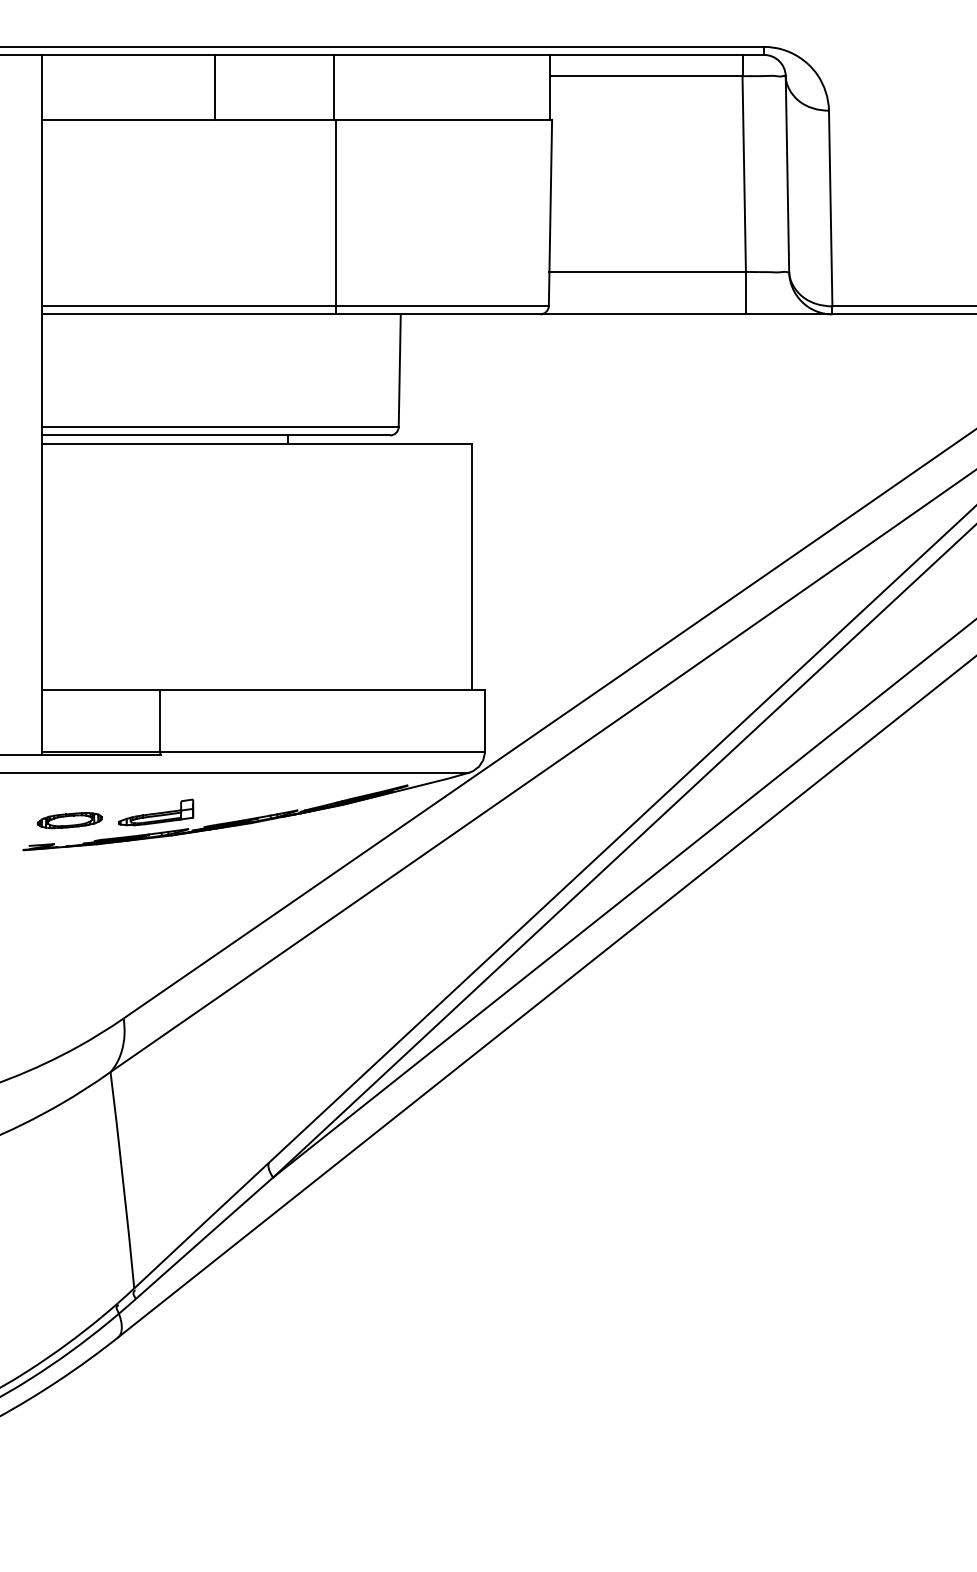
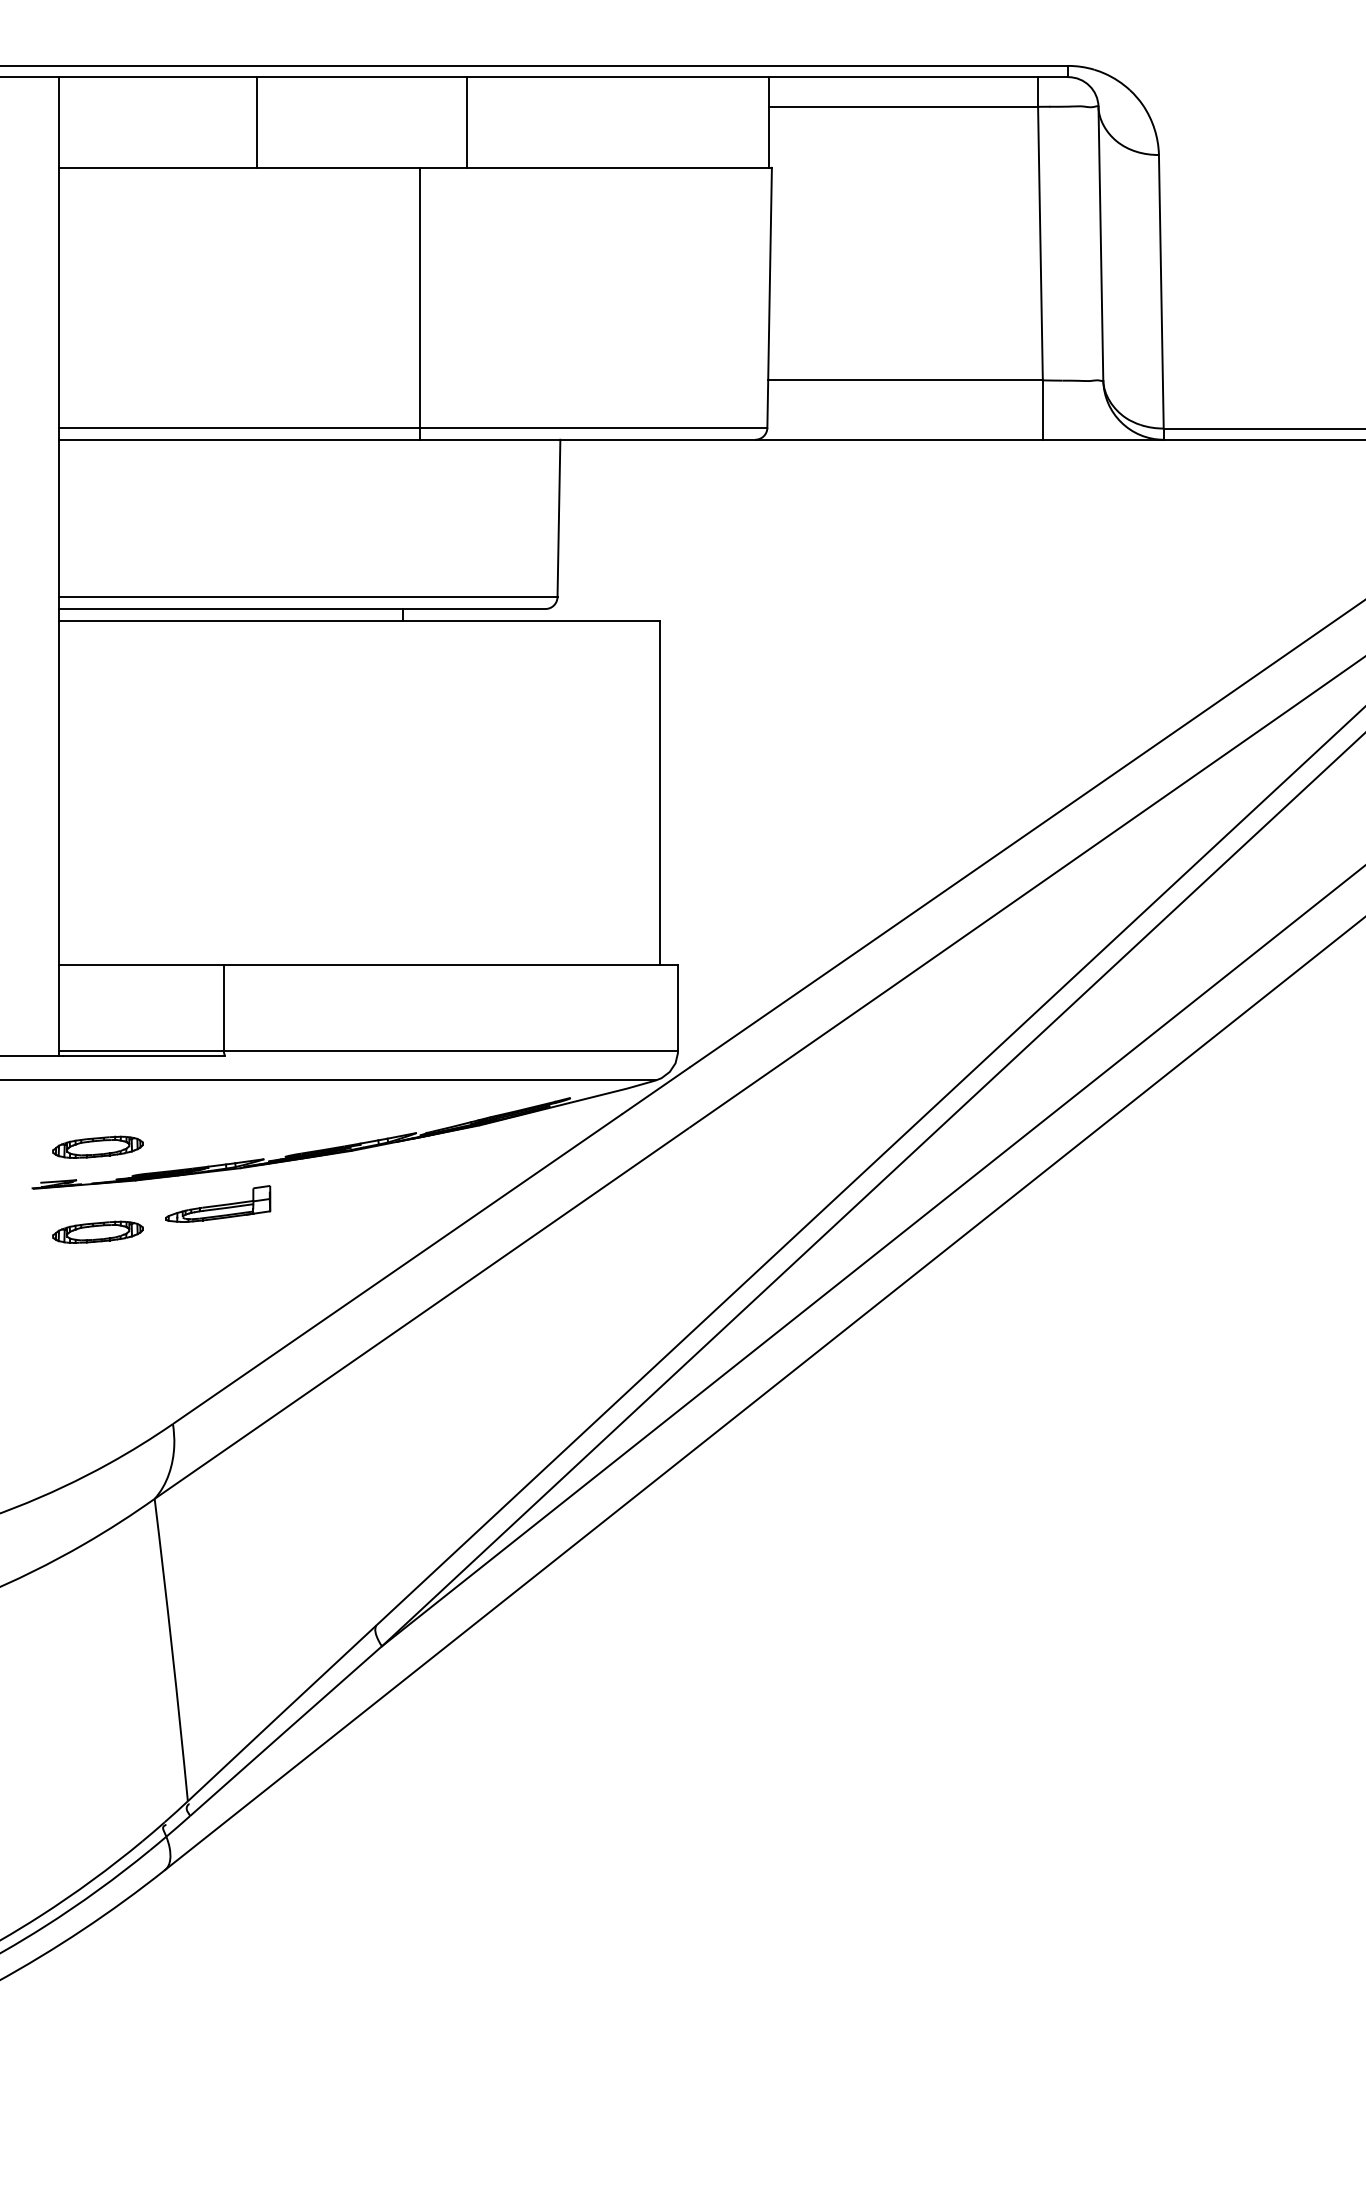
line: (214, 87) -> (257, 122), moved
line: (335, 216) -> (419, 303), moved
part: (156, 812) -> (218, 1203), moved
part: (69, 880) -> (97, 1231), added

